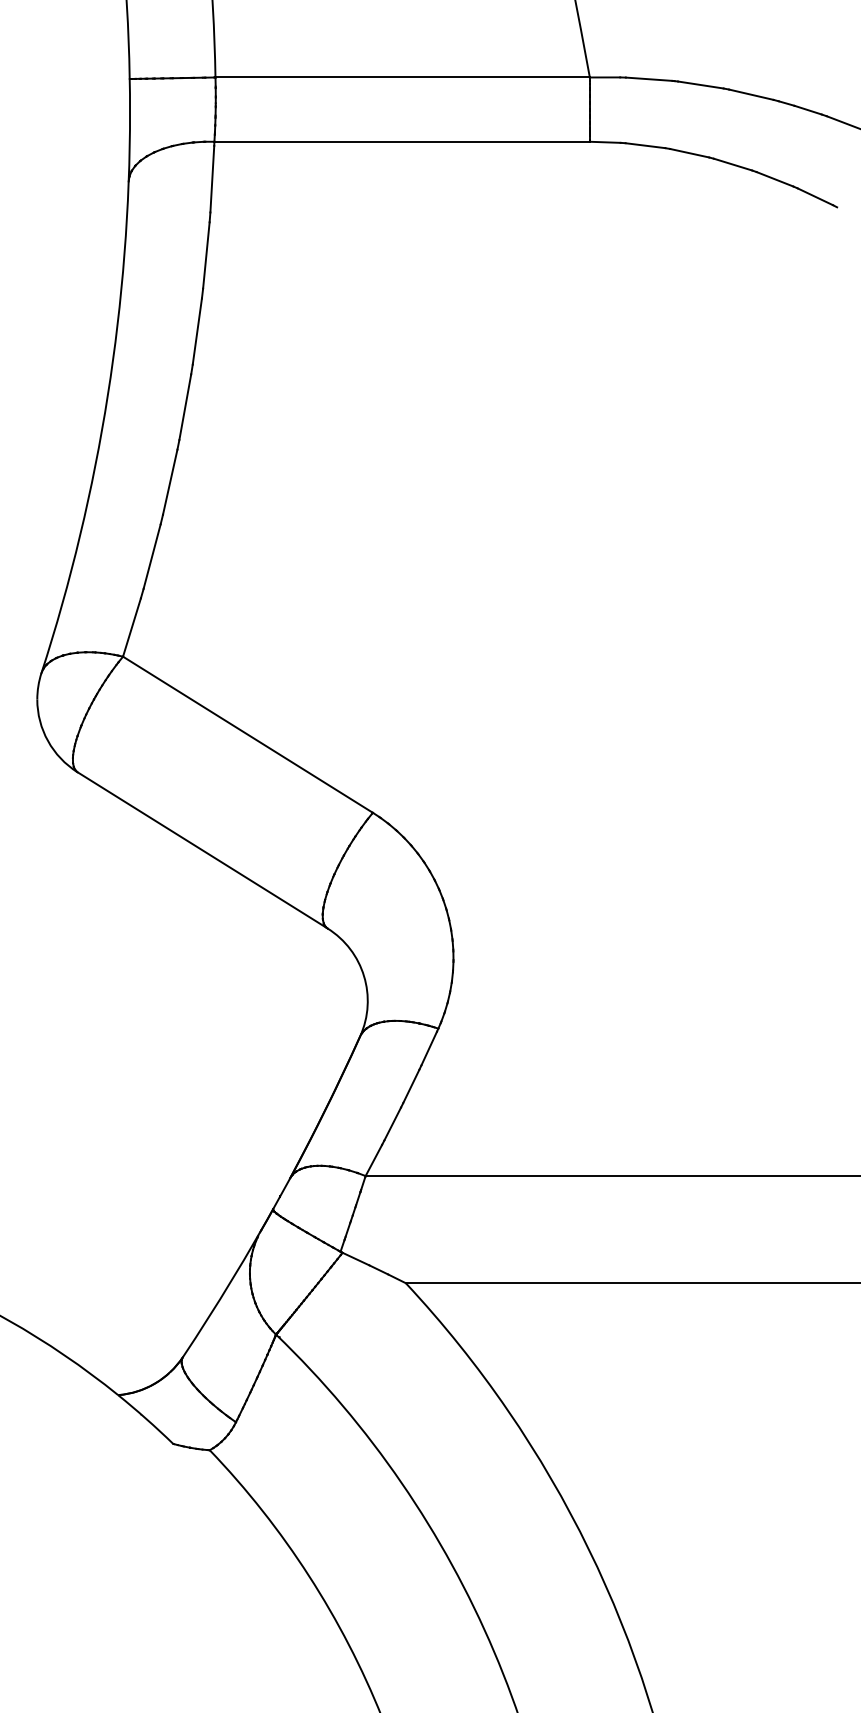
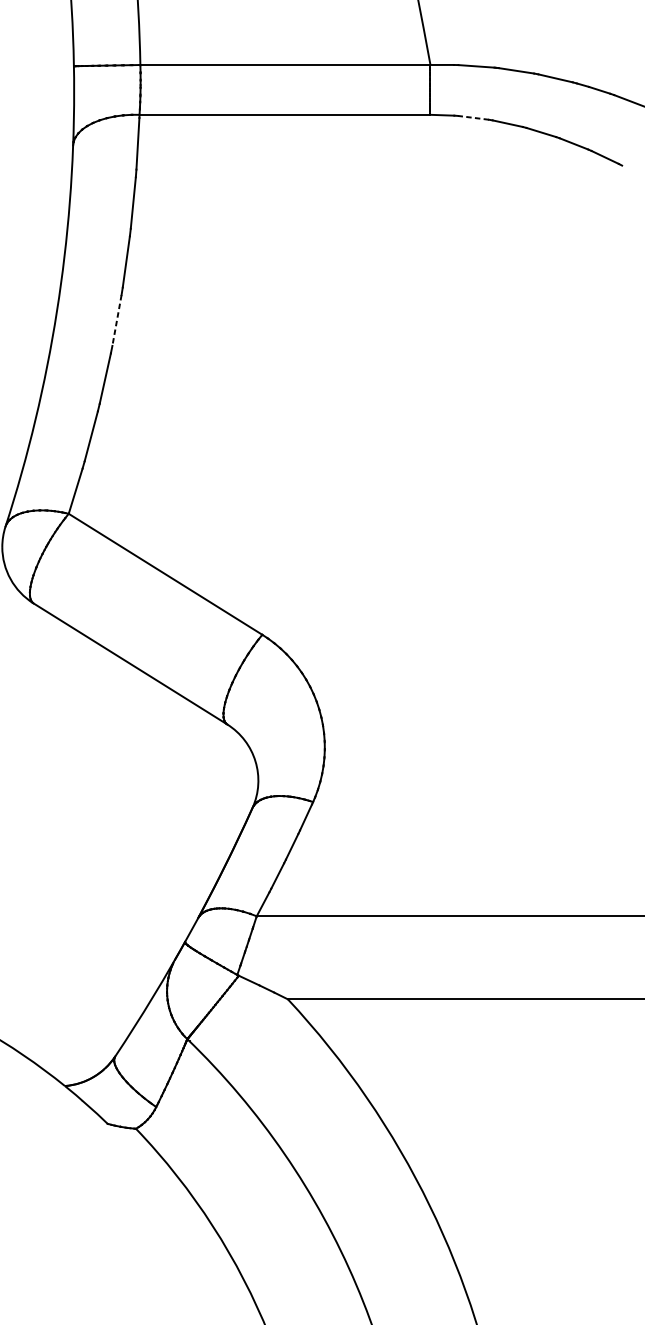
line: (644, 145) -> (472, 117), solid -> dashed
line: (185, 407) -> (117, 320), solid -> dashed

